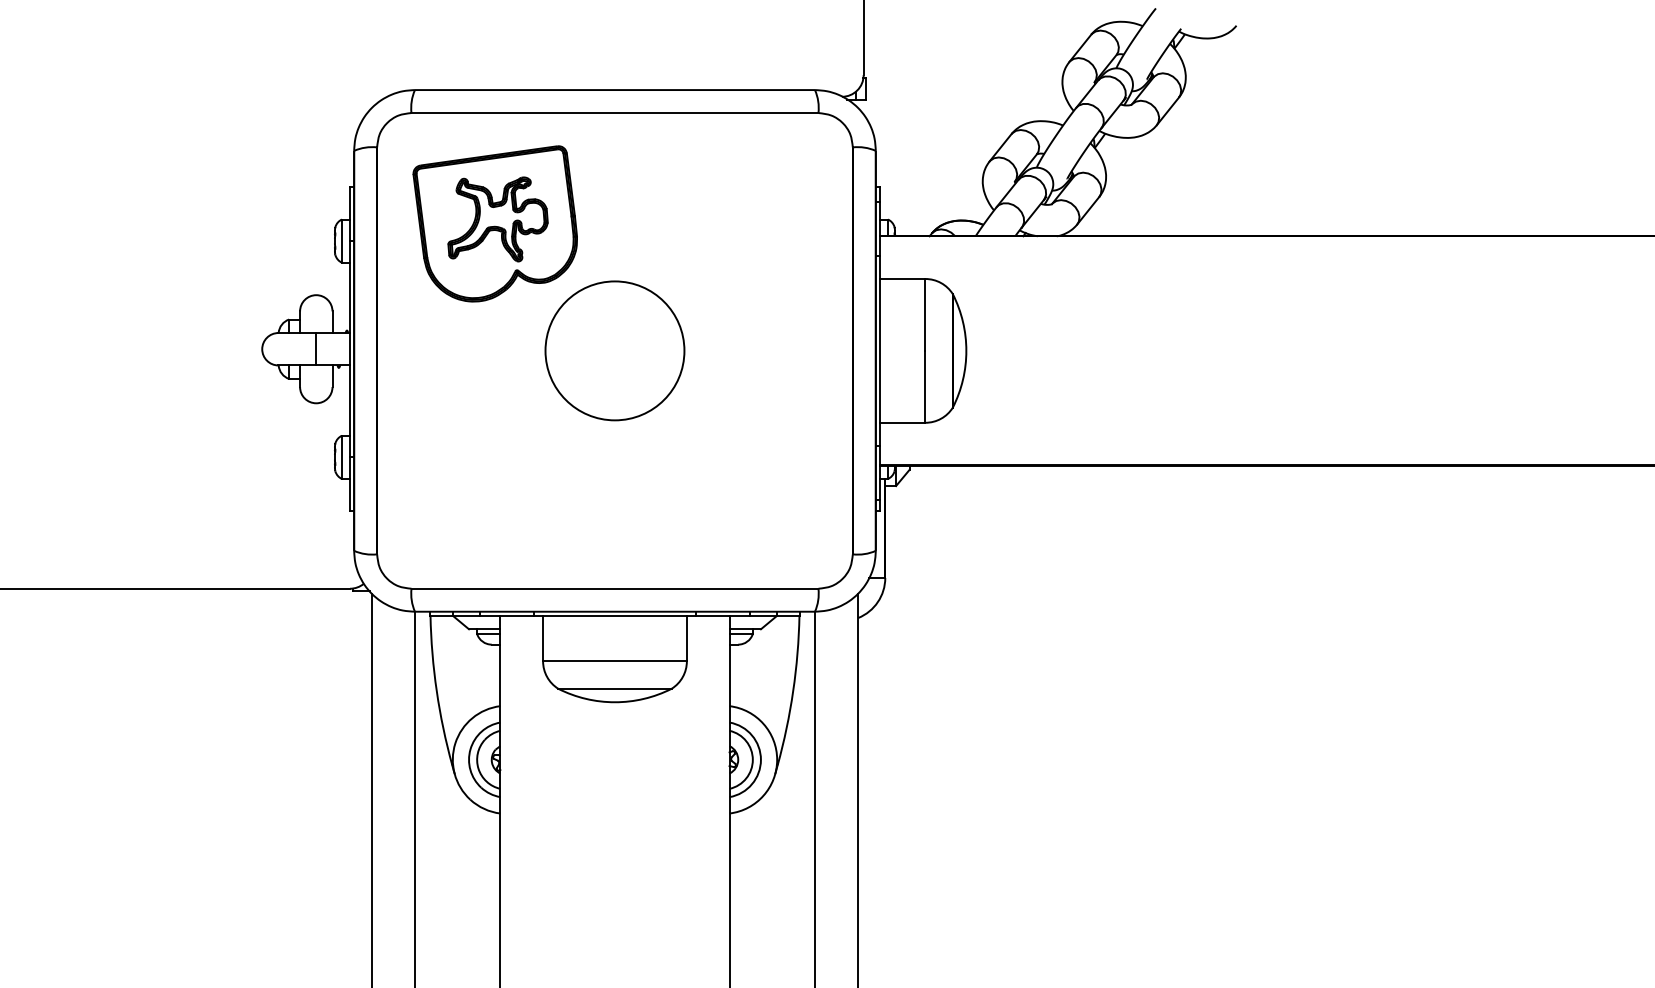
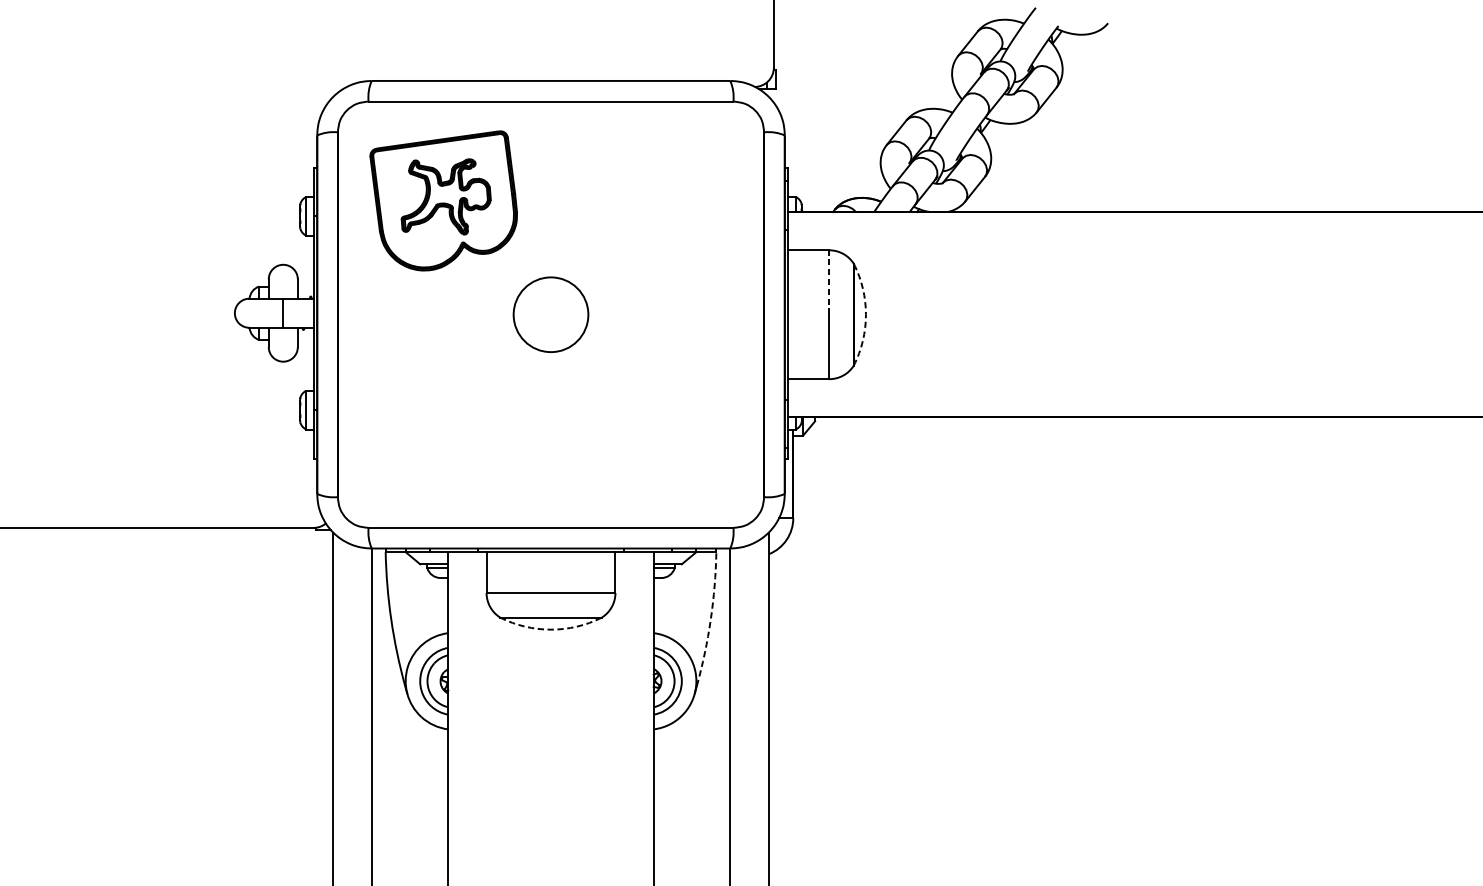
line: (925, 314) -> (829, 282), solid -> dashed
circle: (614, 350) -> (550, 314), size x0.6
arc: (966, 350) -> (866, 314), solid -> dashed
arc: (793, 691) -> (711, 620), solid -> dashed
arc: (614, 702) -> (550, 629), solid -> dashed

